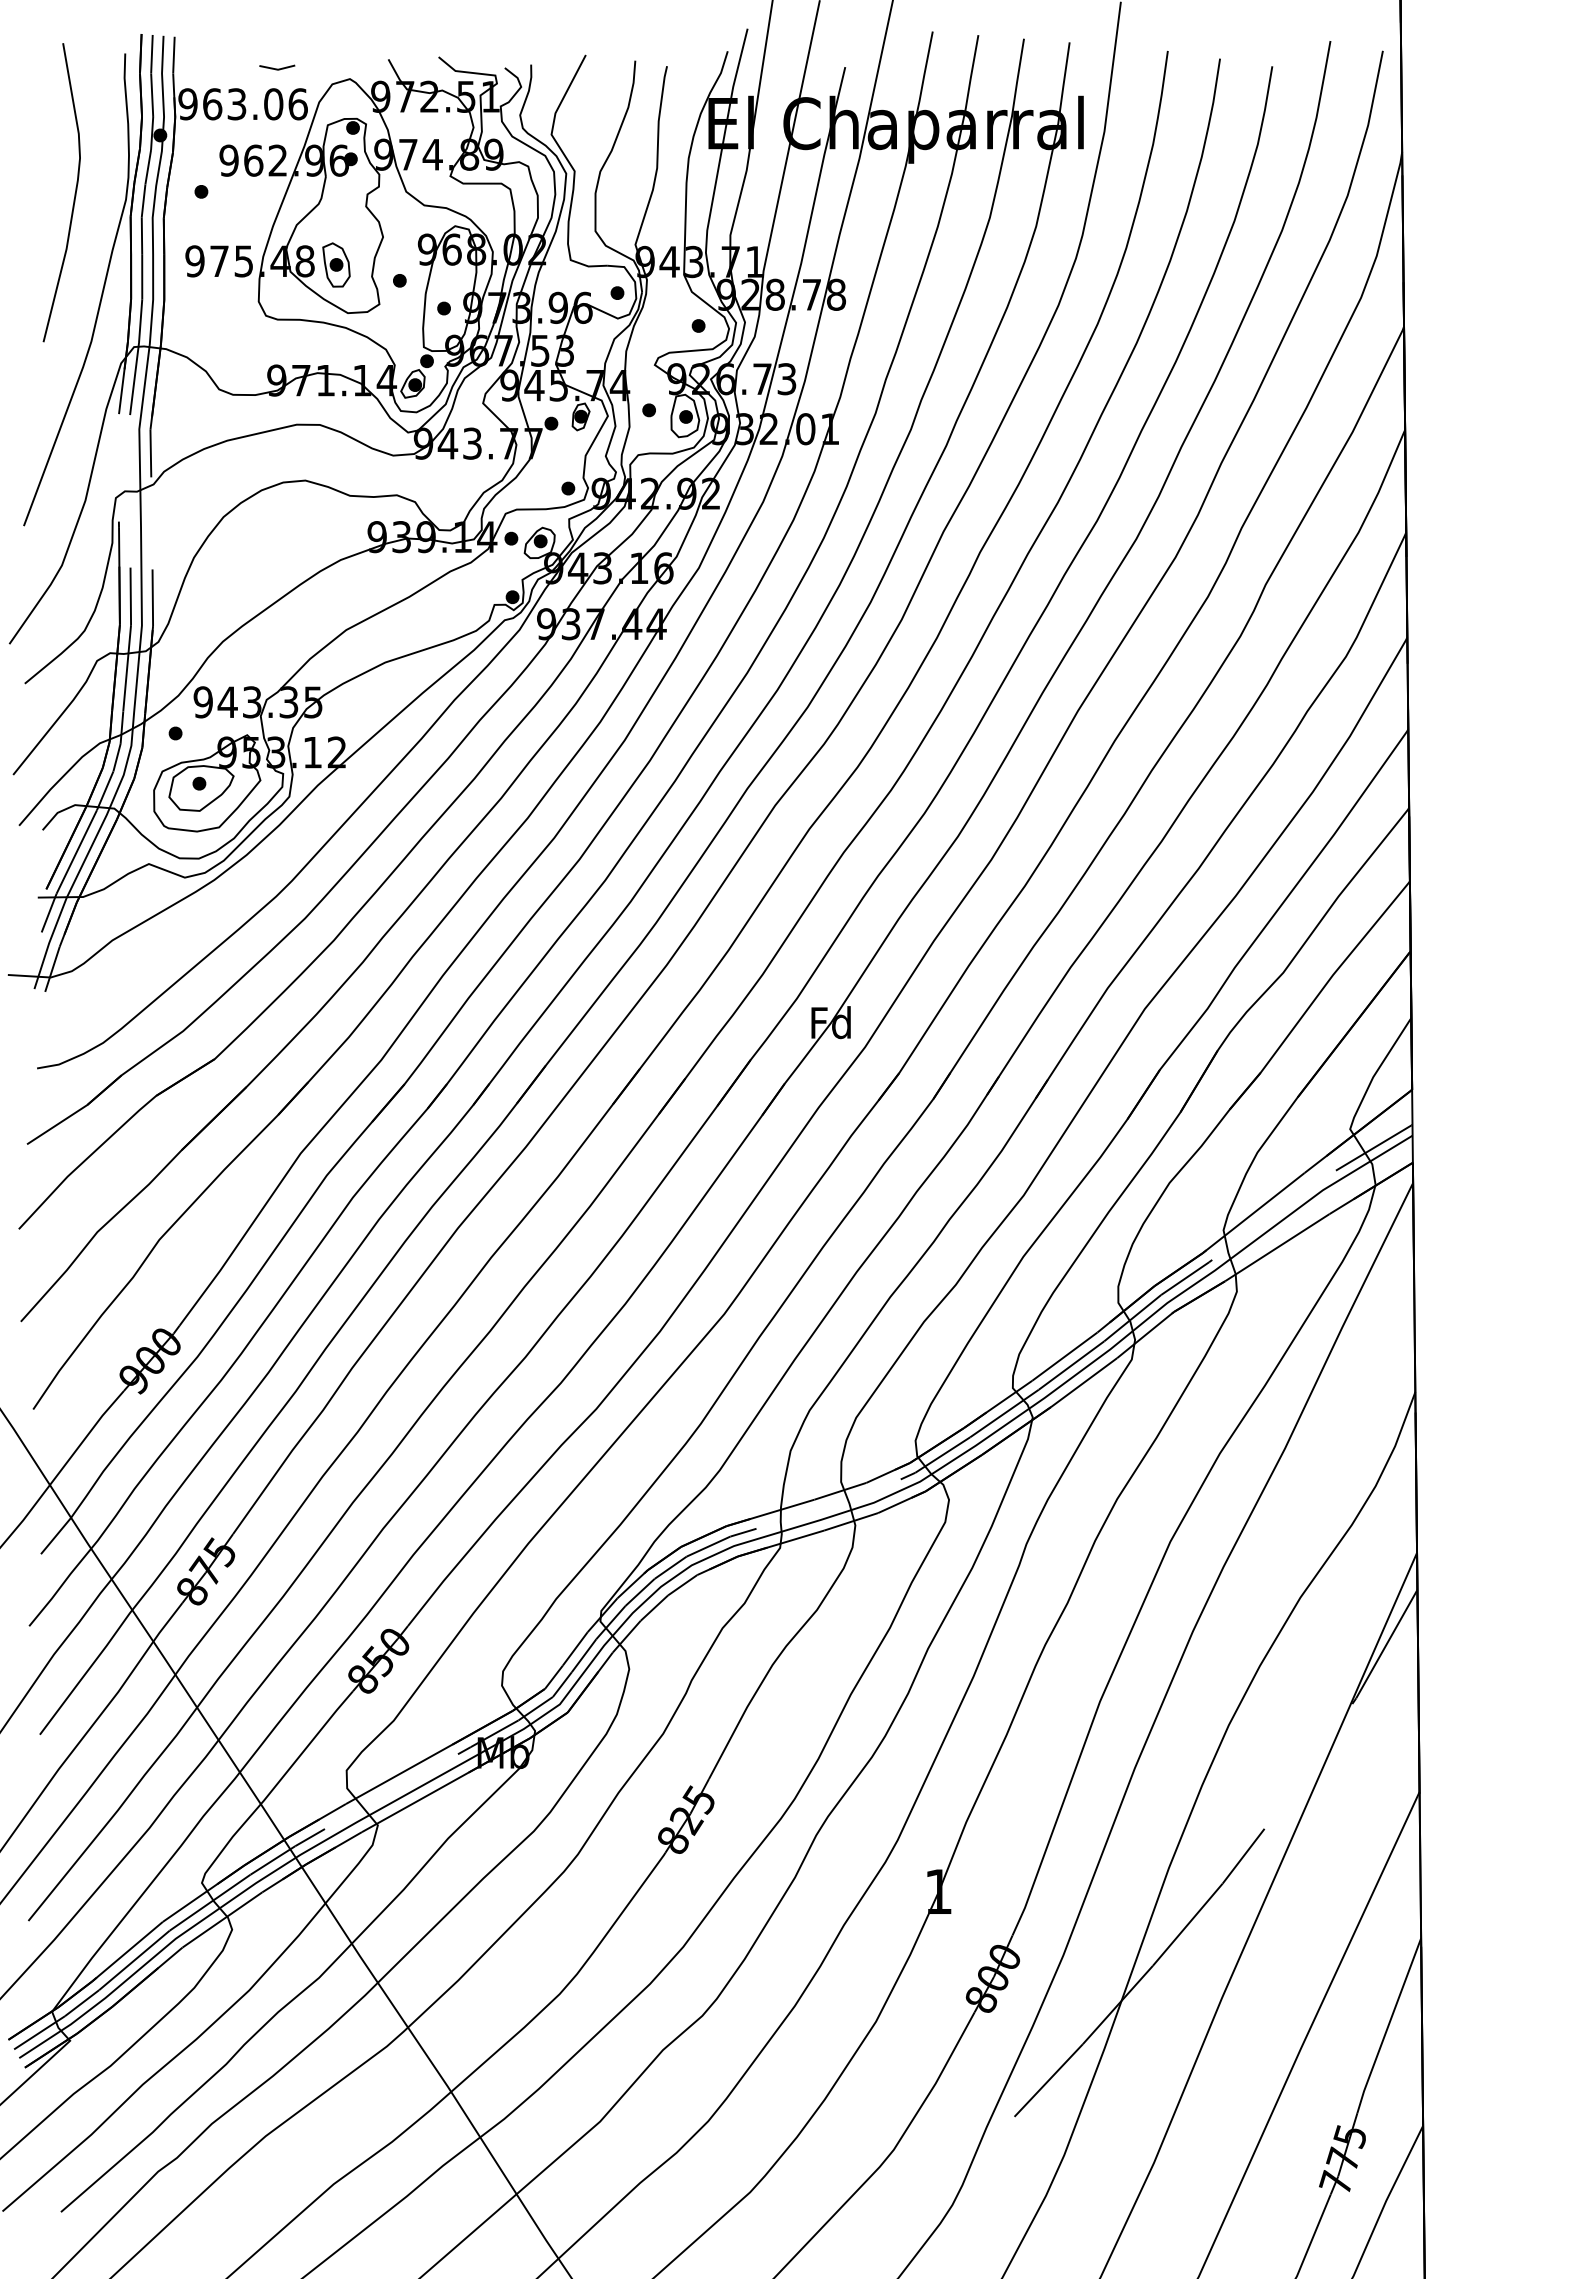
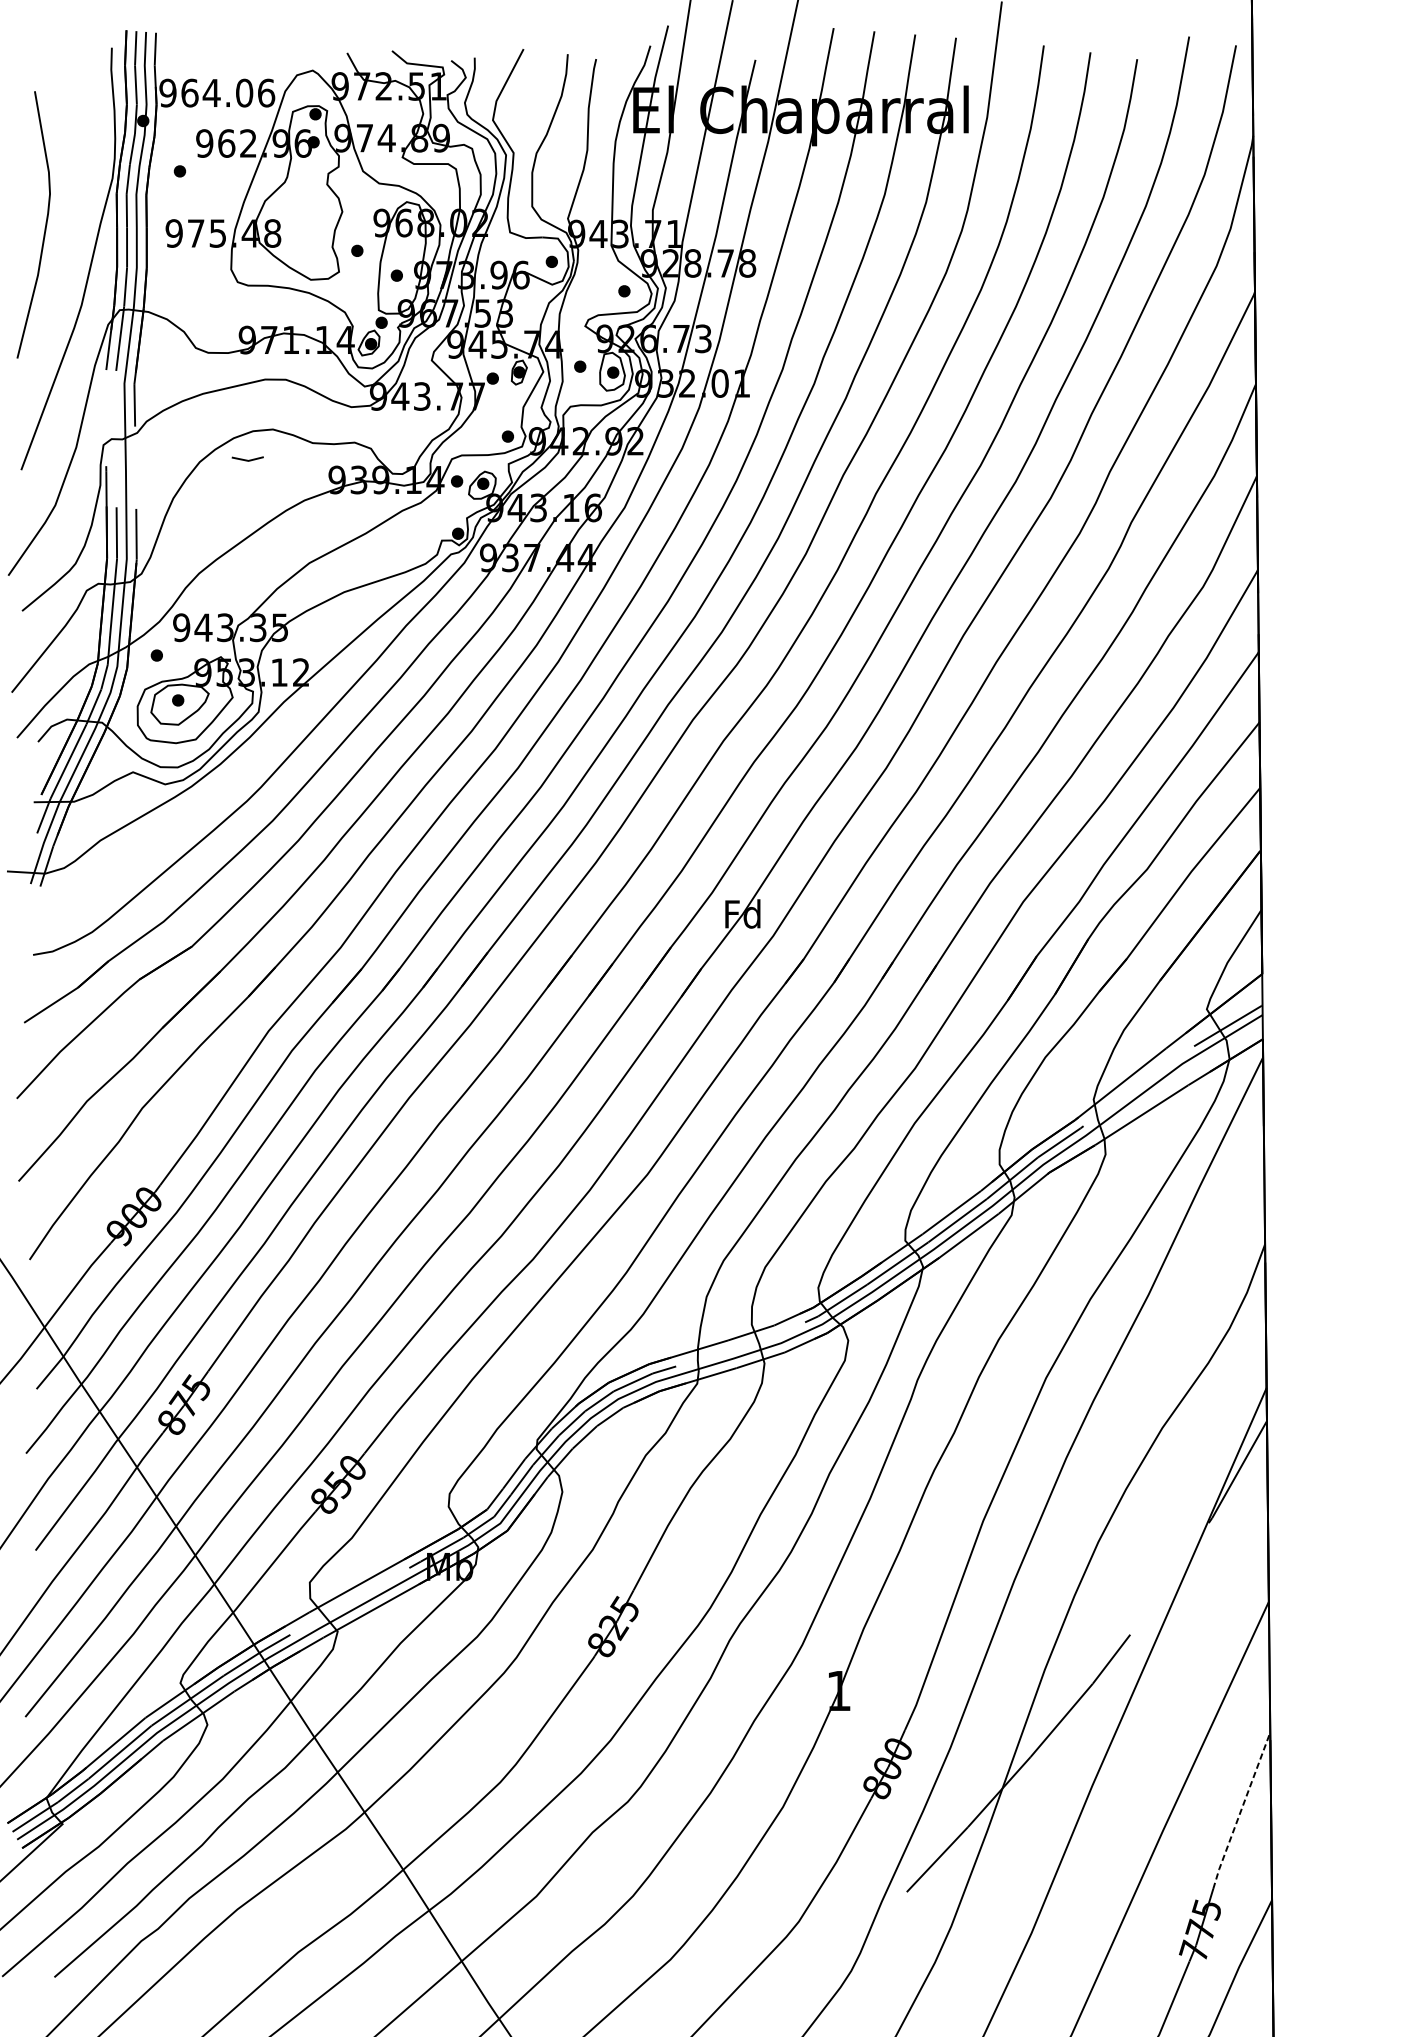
line: (277, 68) -> (247, 459), moved
text: (236, 104) -> (211, 93), 963.06 -> 964.06
curve: (74, 193) -> (45, 225), moved
part: (336, 264) -> (300, 236), removed
line: (1388, 2025) -> (1241, 1810), solid -> dashed

